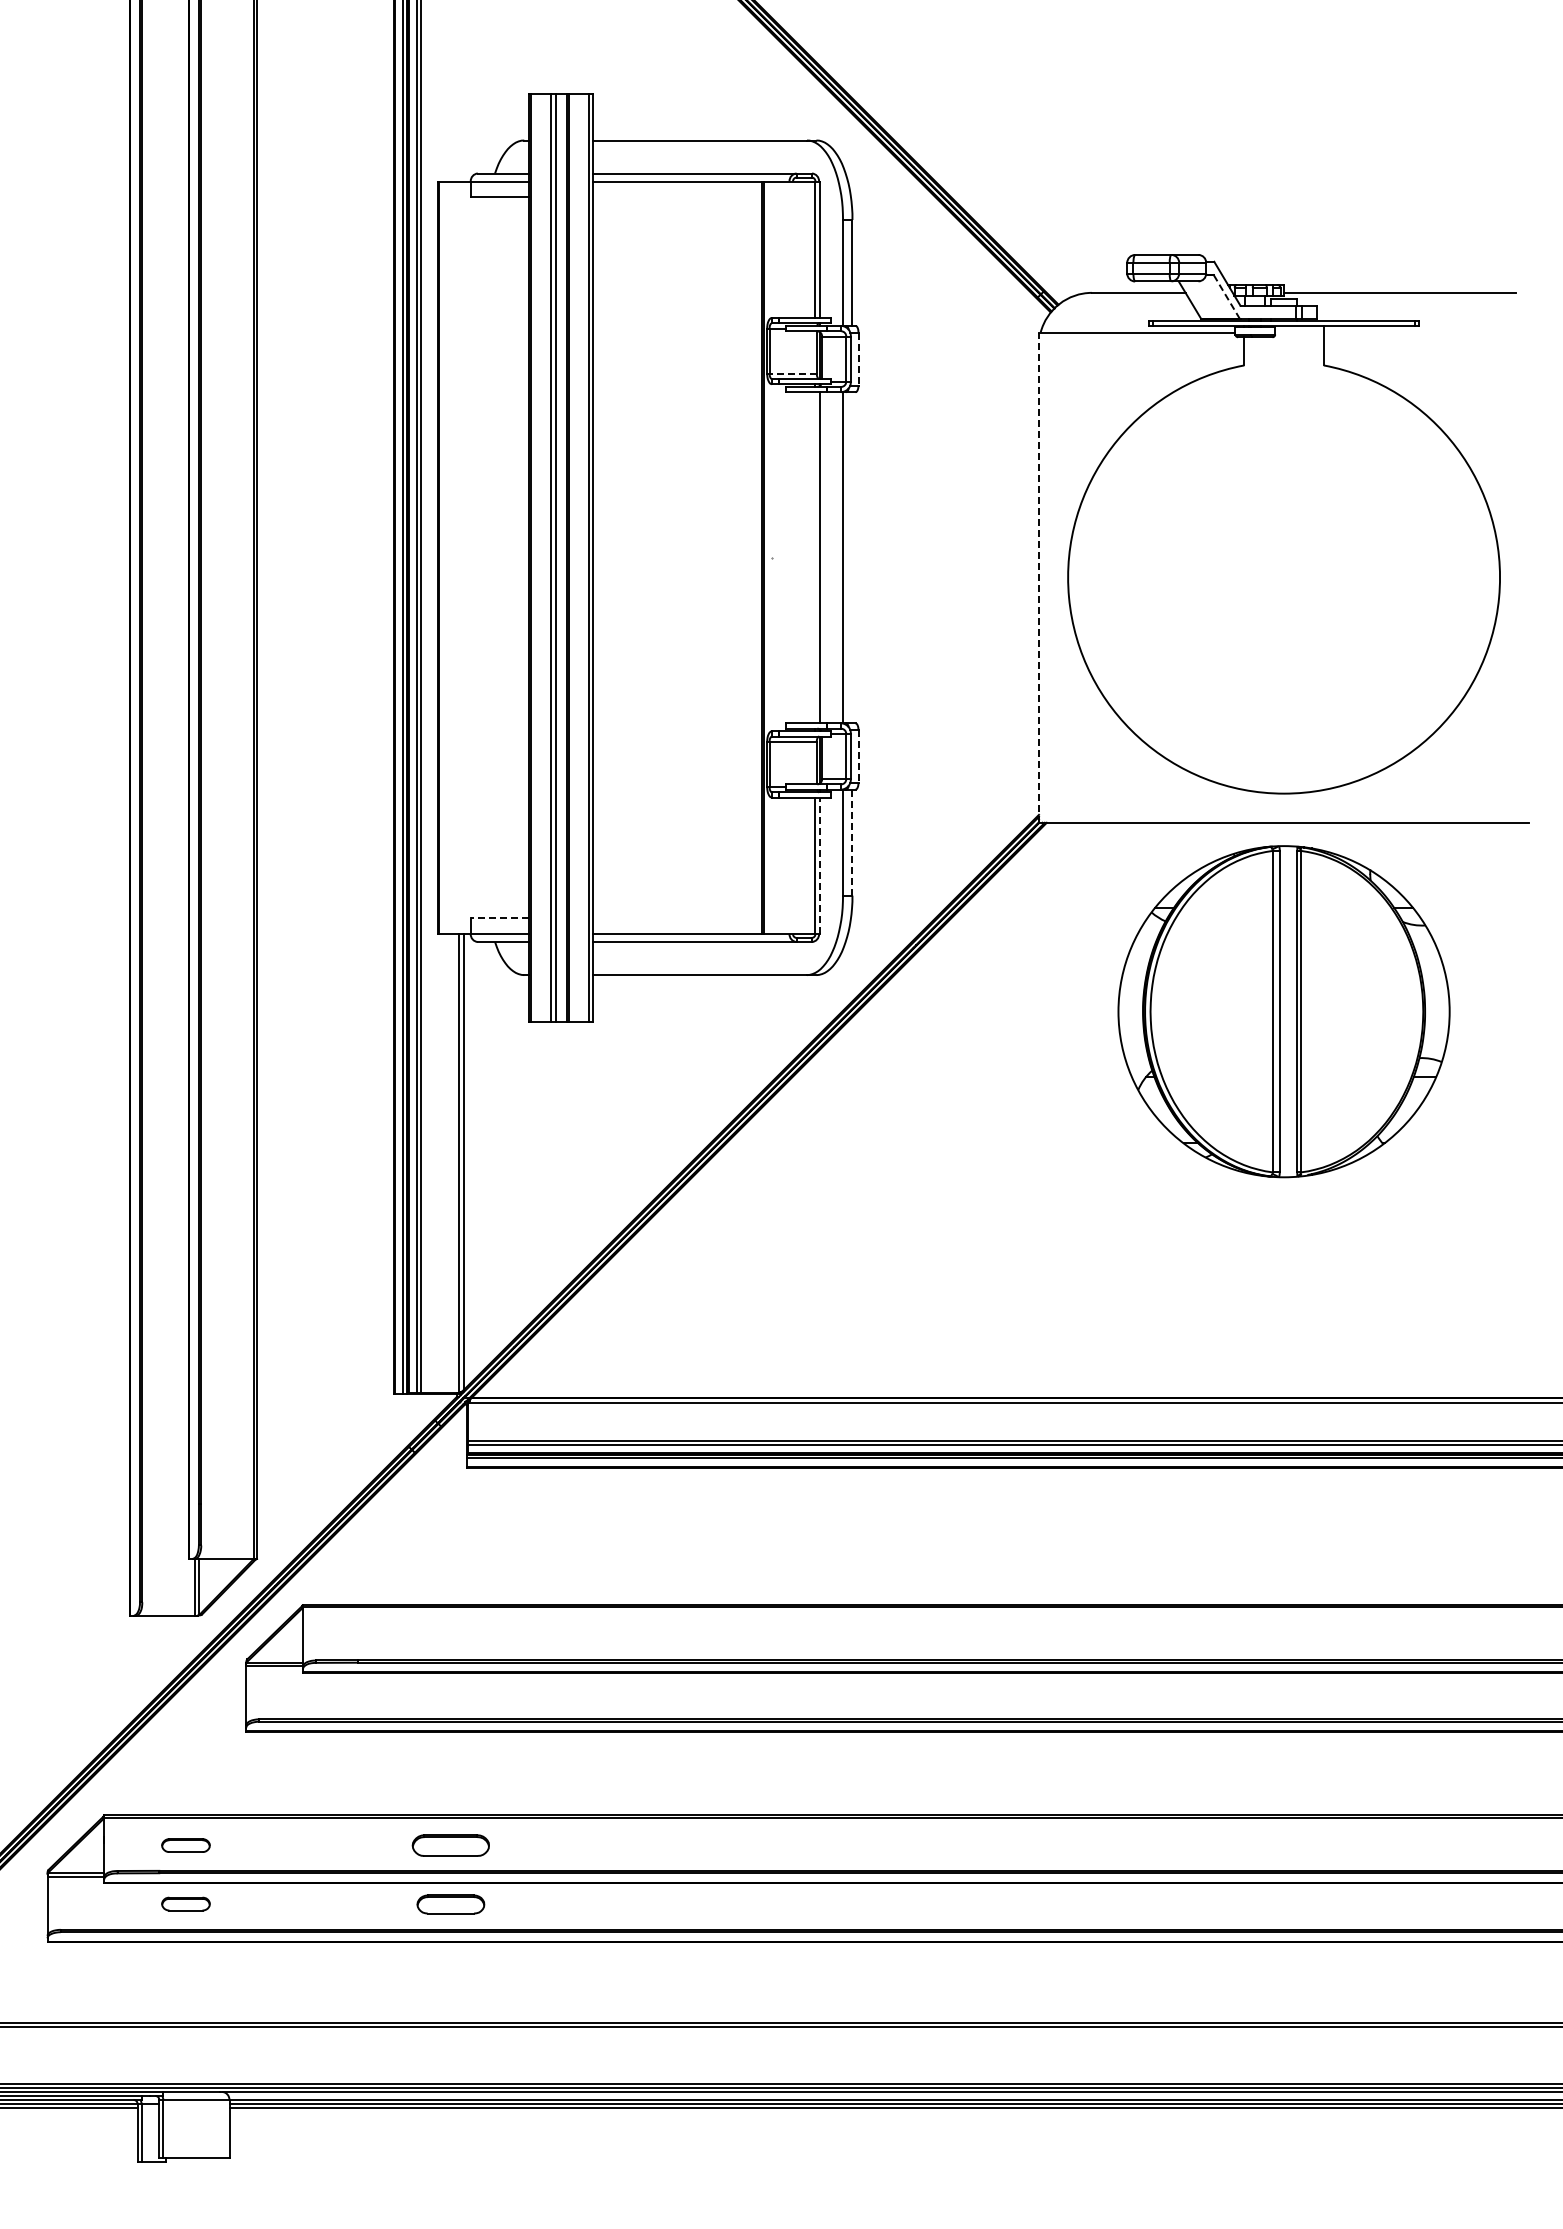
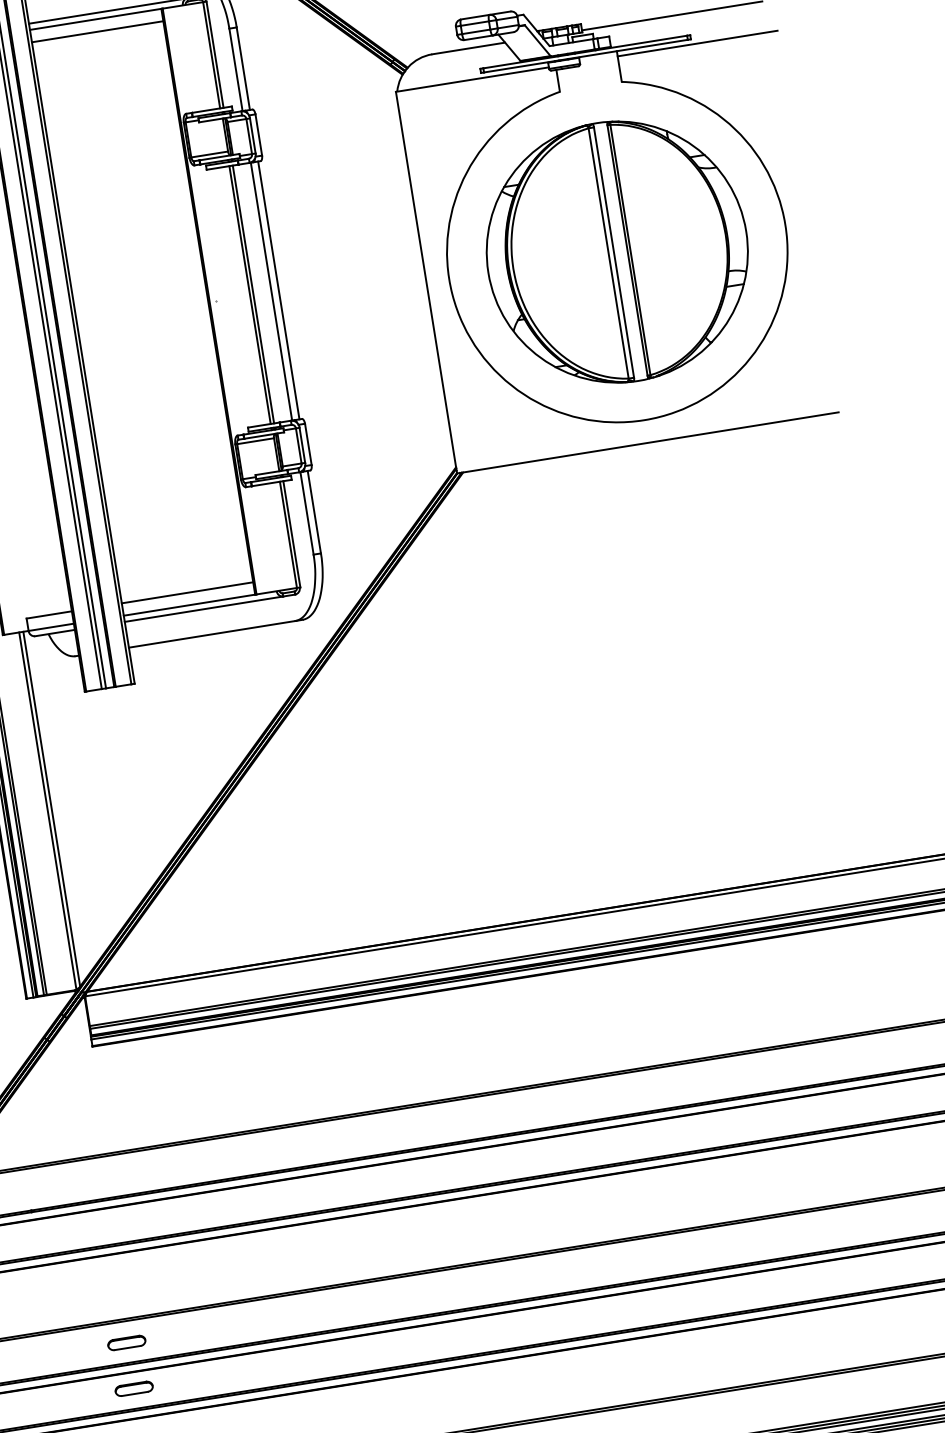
line: (677, 197) -> (97, 31), added
line: (1227, 297) -> (538, 41), dashed -> solid
line: (1426, 332) -> (697, 43), added
line: (858, 359) -> (258, 135), dashed -> solid
line: (793, 373) -> (209, 154), dashed -> solid
line: (815, 557) -> (250, 294), added
line: (852, 557) -> (278, 290), added
line: (1038, 577) -> (426, 282), dashed -> solid
line: (858, 757) -> (308, 445), dashed -> solid
line: (852, 842) -> (314, 512), dashed -> solid
line: (819, 865) -> (291, 534), dashed -> solid
line: (499, 918) -> (49, 615), dashed -> solid
line: (677, 918) -> (187, 593), added
part: (1283, 1011) -> (616, 252), moved
part: (450, 1845) -> (126, 1343), size x0.62
part: (450, 1904) -> (133, 1388), size x0.71

